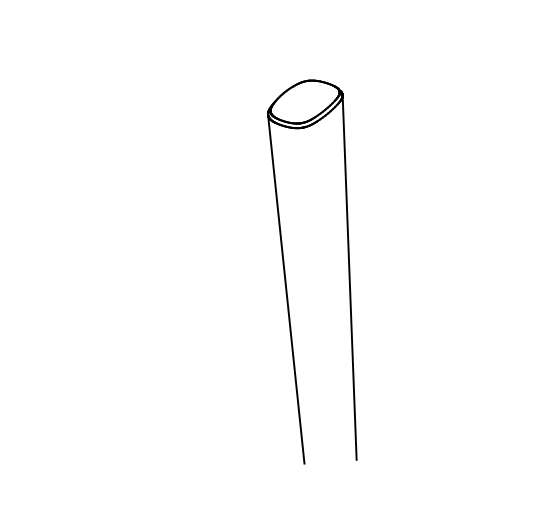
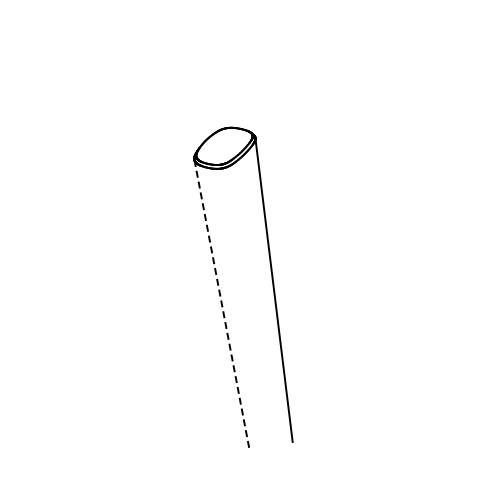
line: (285, 289) -> (221, 304), solid -> dashed

